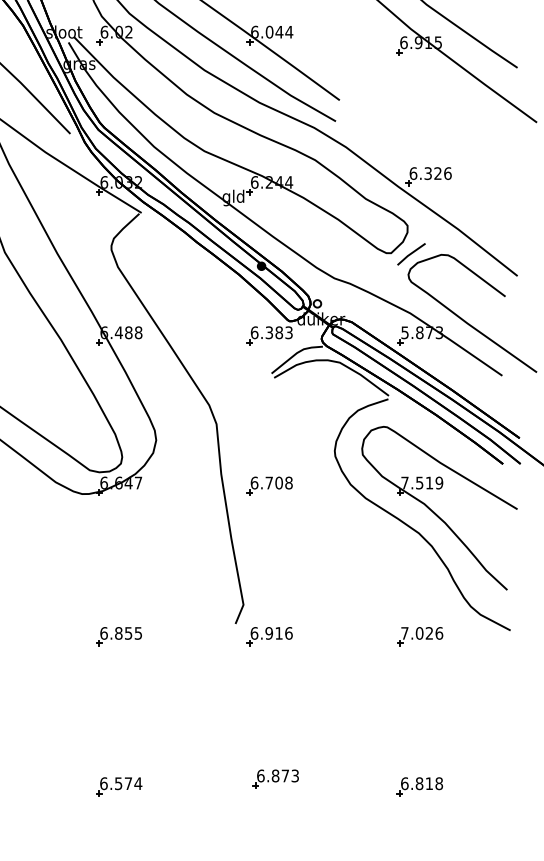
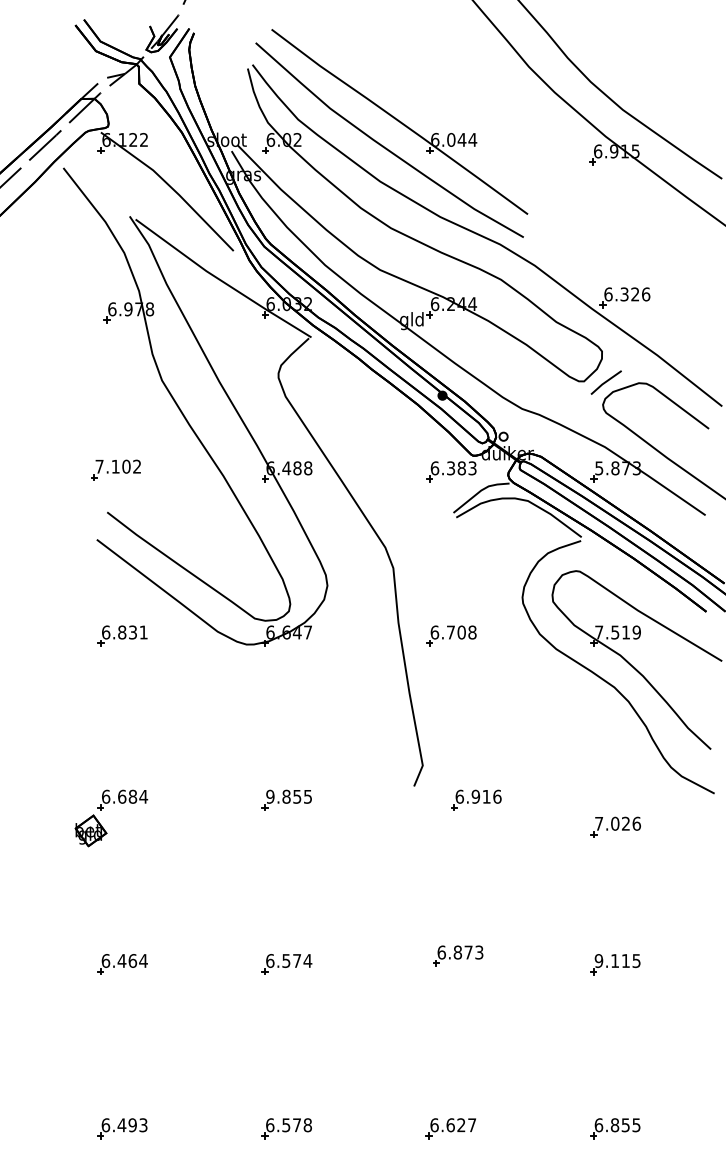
text: (104, 633) -> (270, 796), 6.855 -> 9.855
part: (269, 635) -> (476, 799), moved
part: (419, 635) -> (615, 826), moved
text: (421, 784) -> (617, 961), 6.818 -> 9.115

